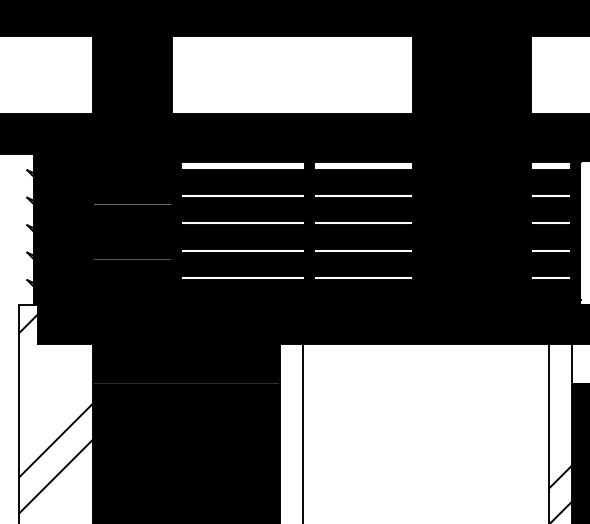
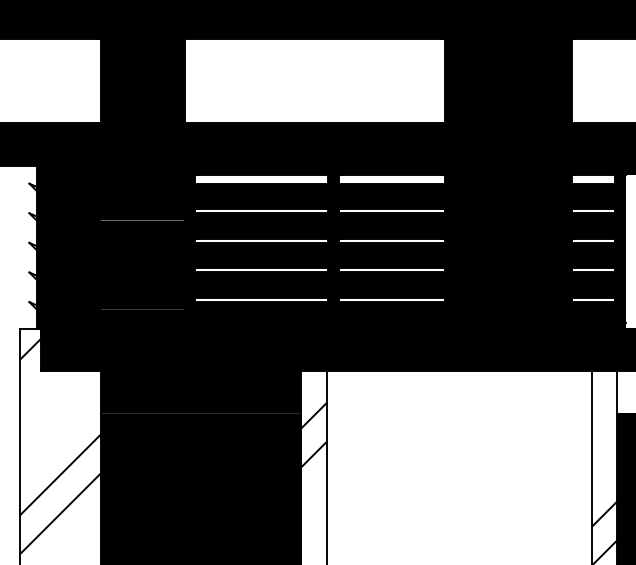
hatch: (290, 402) -> (313, 434), added

